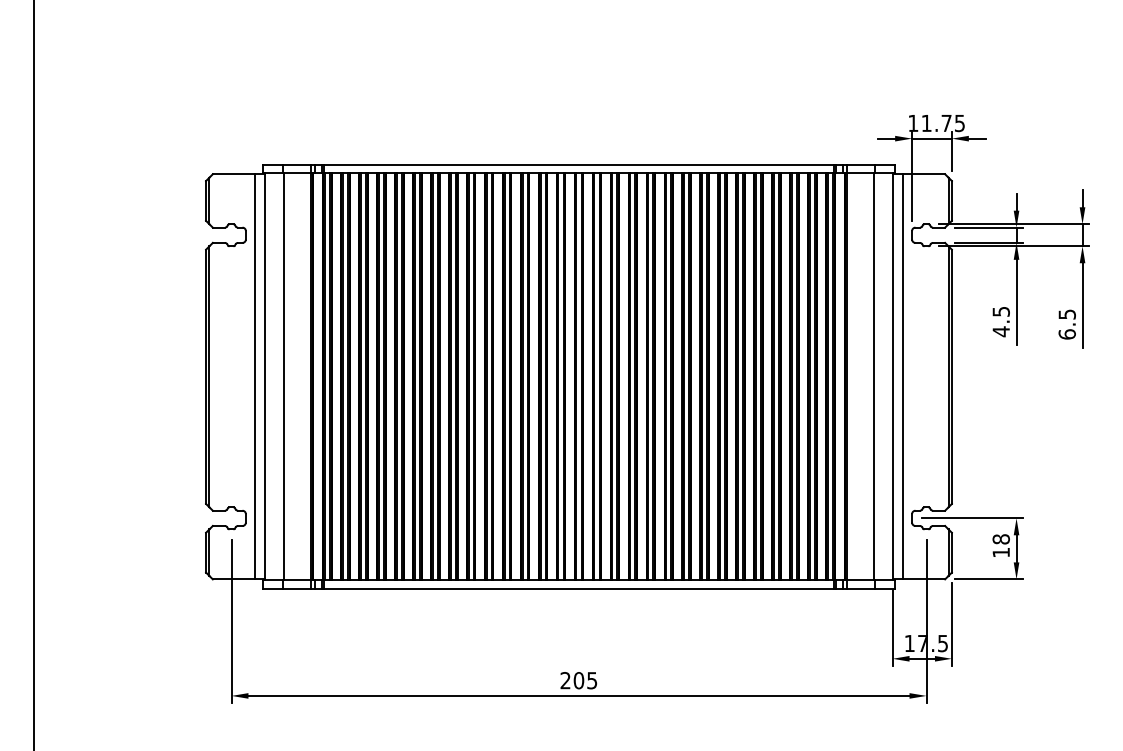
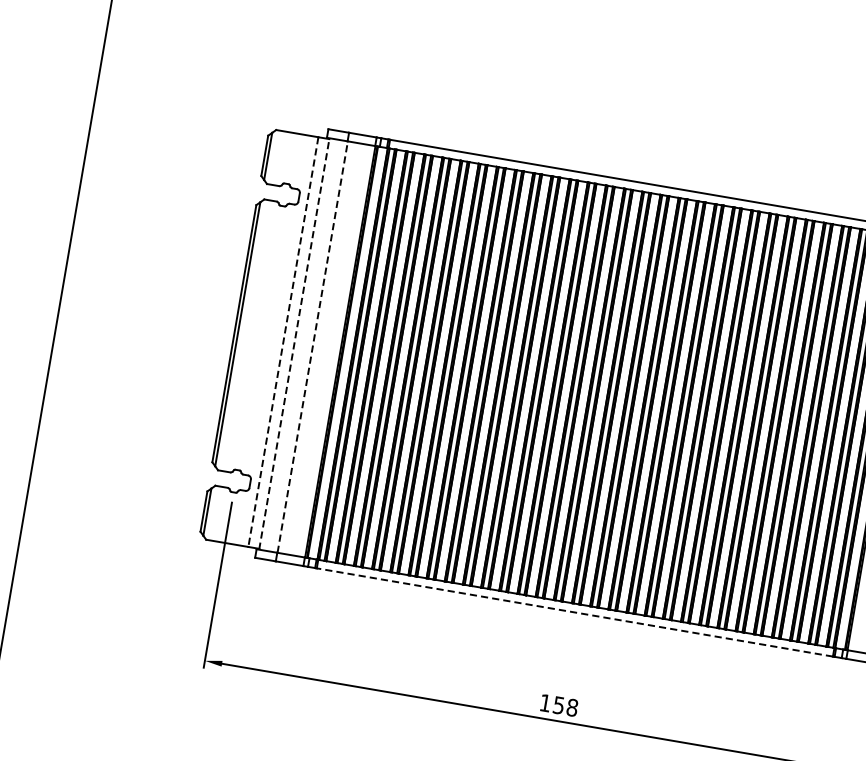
line: (254, 376) -> (283, 341), solid -> dashed
line: (265, 376) -> (294, 343), solid -> dashed
line: (283, 376) -> (312, 346), solid -> dashed
line: (578, 588) -> (574, 612), solid -> dashed
text: (578, 680) -> (558, 705), 205 -> 158

